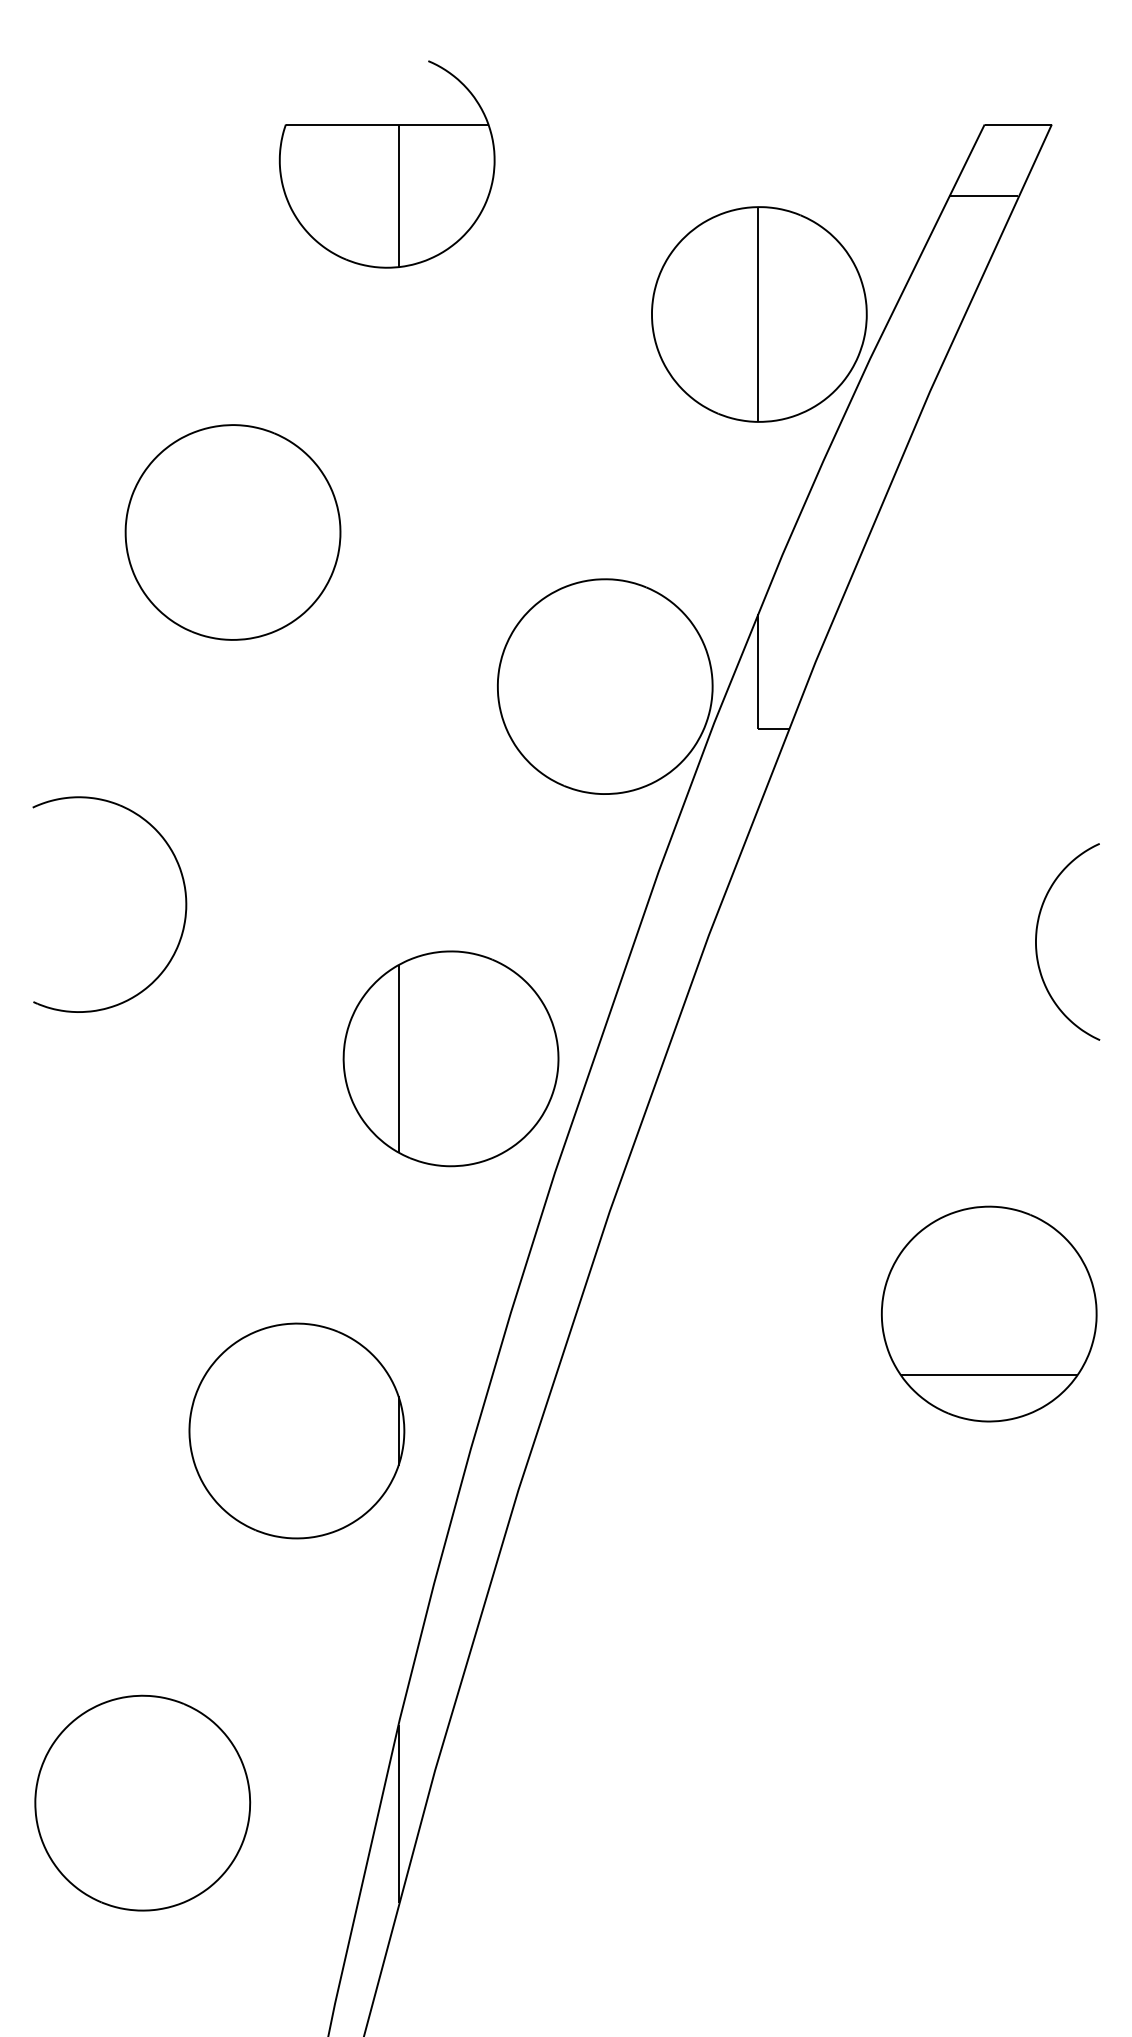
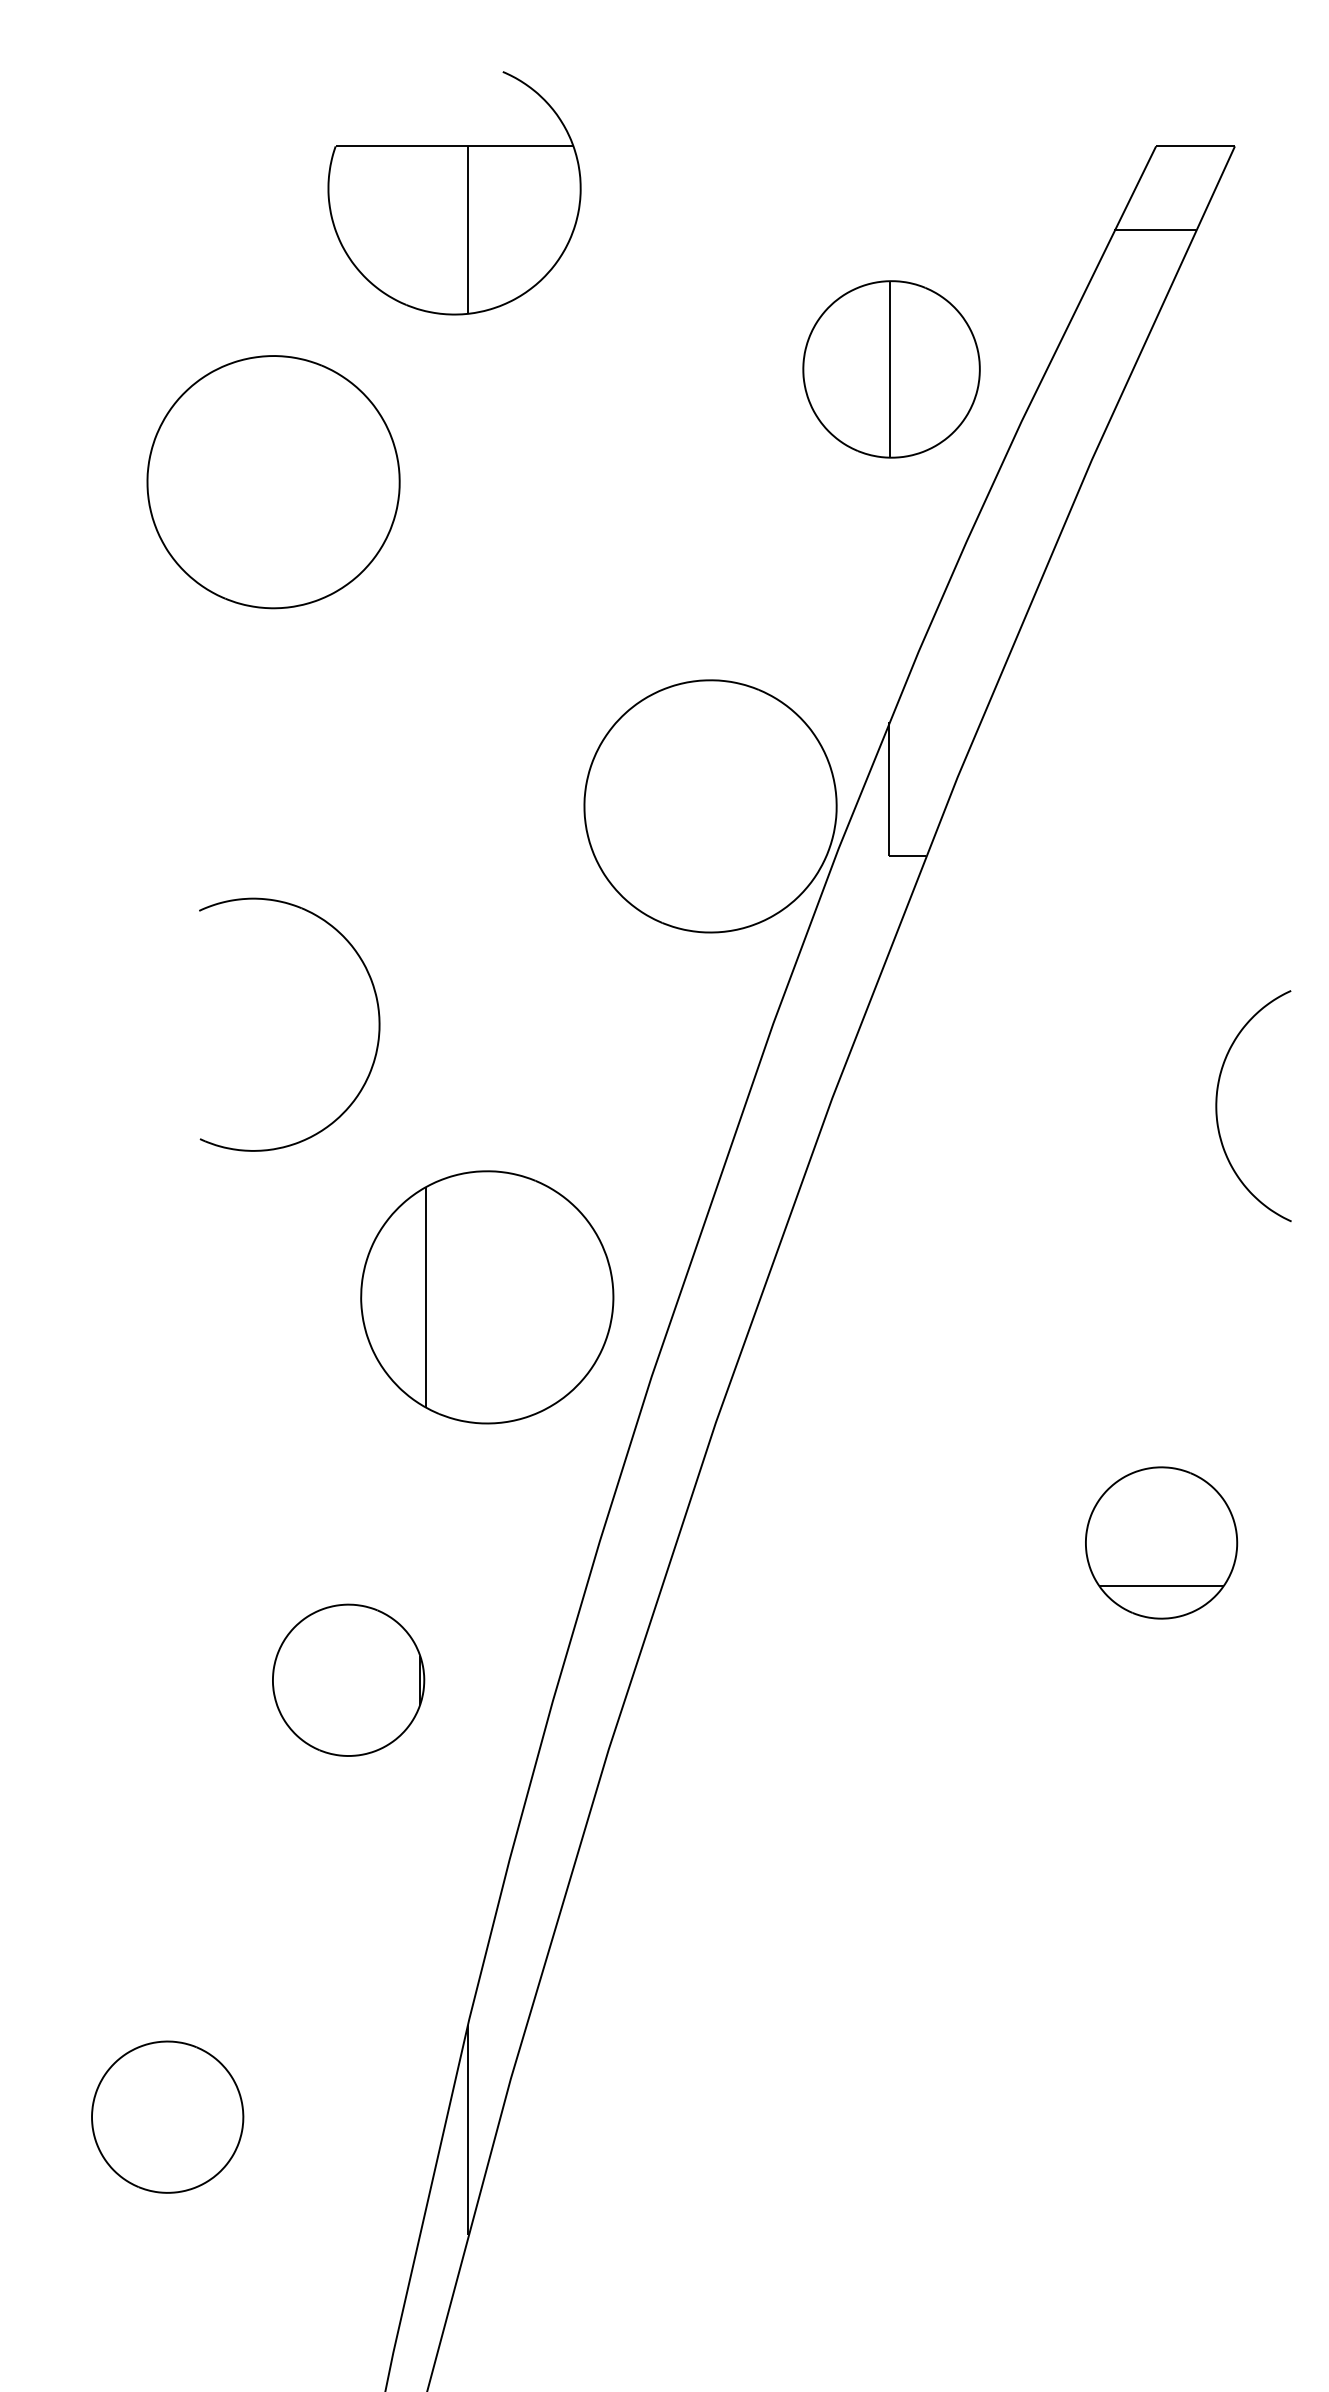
part: (759, 314) -> (891, 369), size x0.7
part: (232, 532) -> (272, 482), moved
part: (184, 894) -> (377, 1012), moved
part: (450, 1058) -> (486, 1296), moved
part: (989, 1313) -> (1161, 1542), size x0.6
part: (296, 1430) -> (348, 1679), size x0.6
part: (142, 1802) -> (167, 2116), size x0.6

